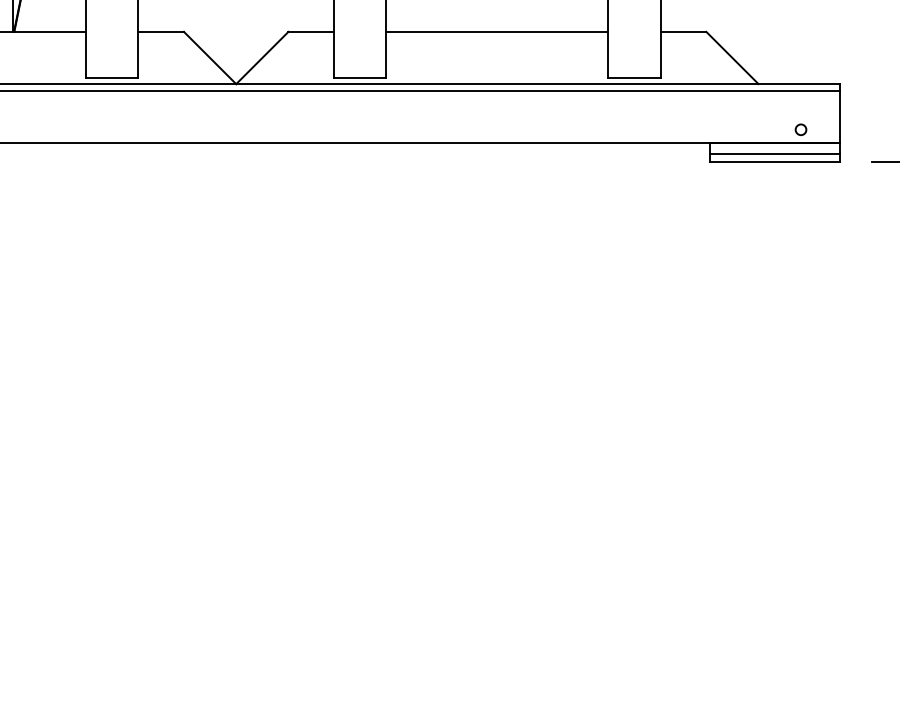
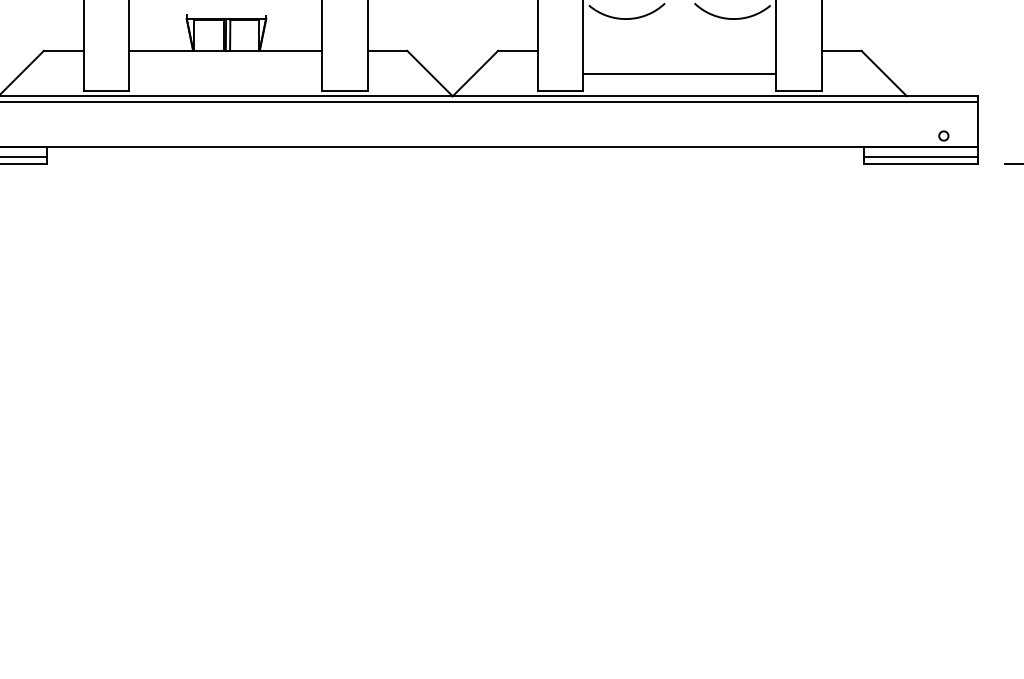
line: (497, 31) -> (679, 73), moved

